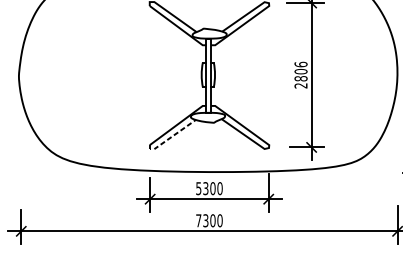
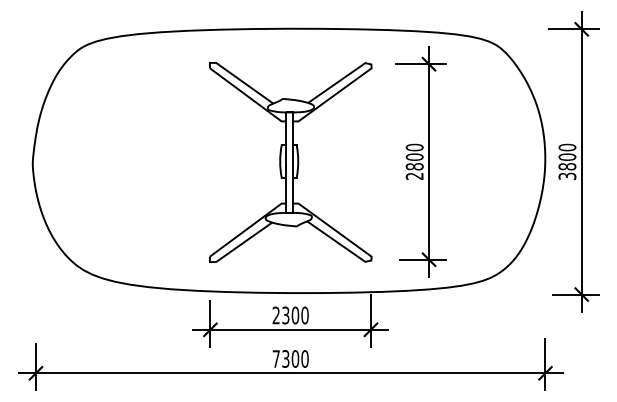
text: (300, 64) -> (414, 147), 2806 -> 2800
line: (170, 137) -> (238, 246), dashed -> solid
text: (198, 188) -> (275, 315), 5300 -> 2300

